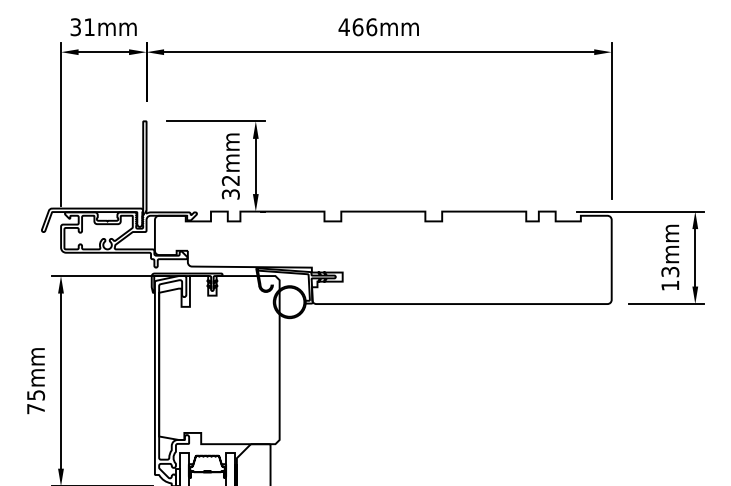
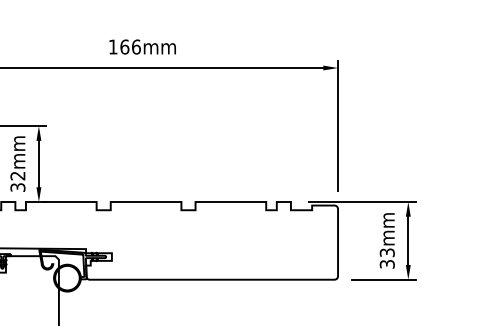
text: (343, 26) -> (112, 46), 466mm -> 166mm
text: (670, 285) -> (387, 264), 13mm -> 33mm

